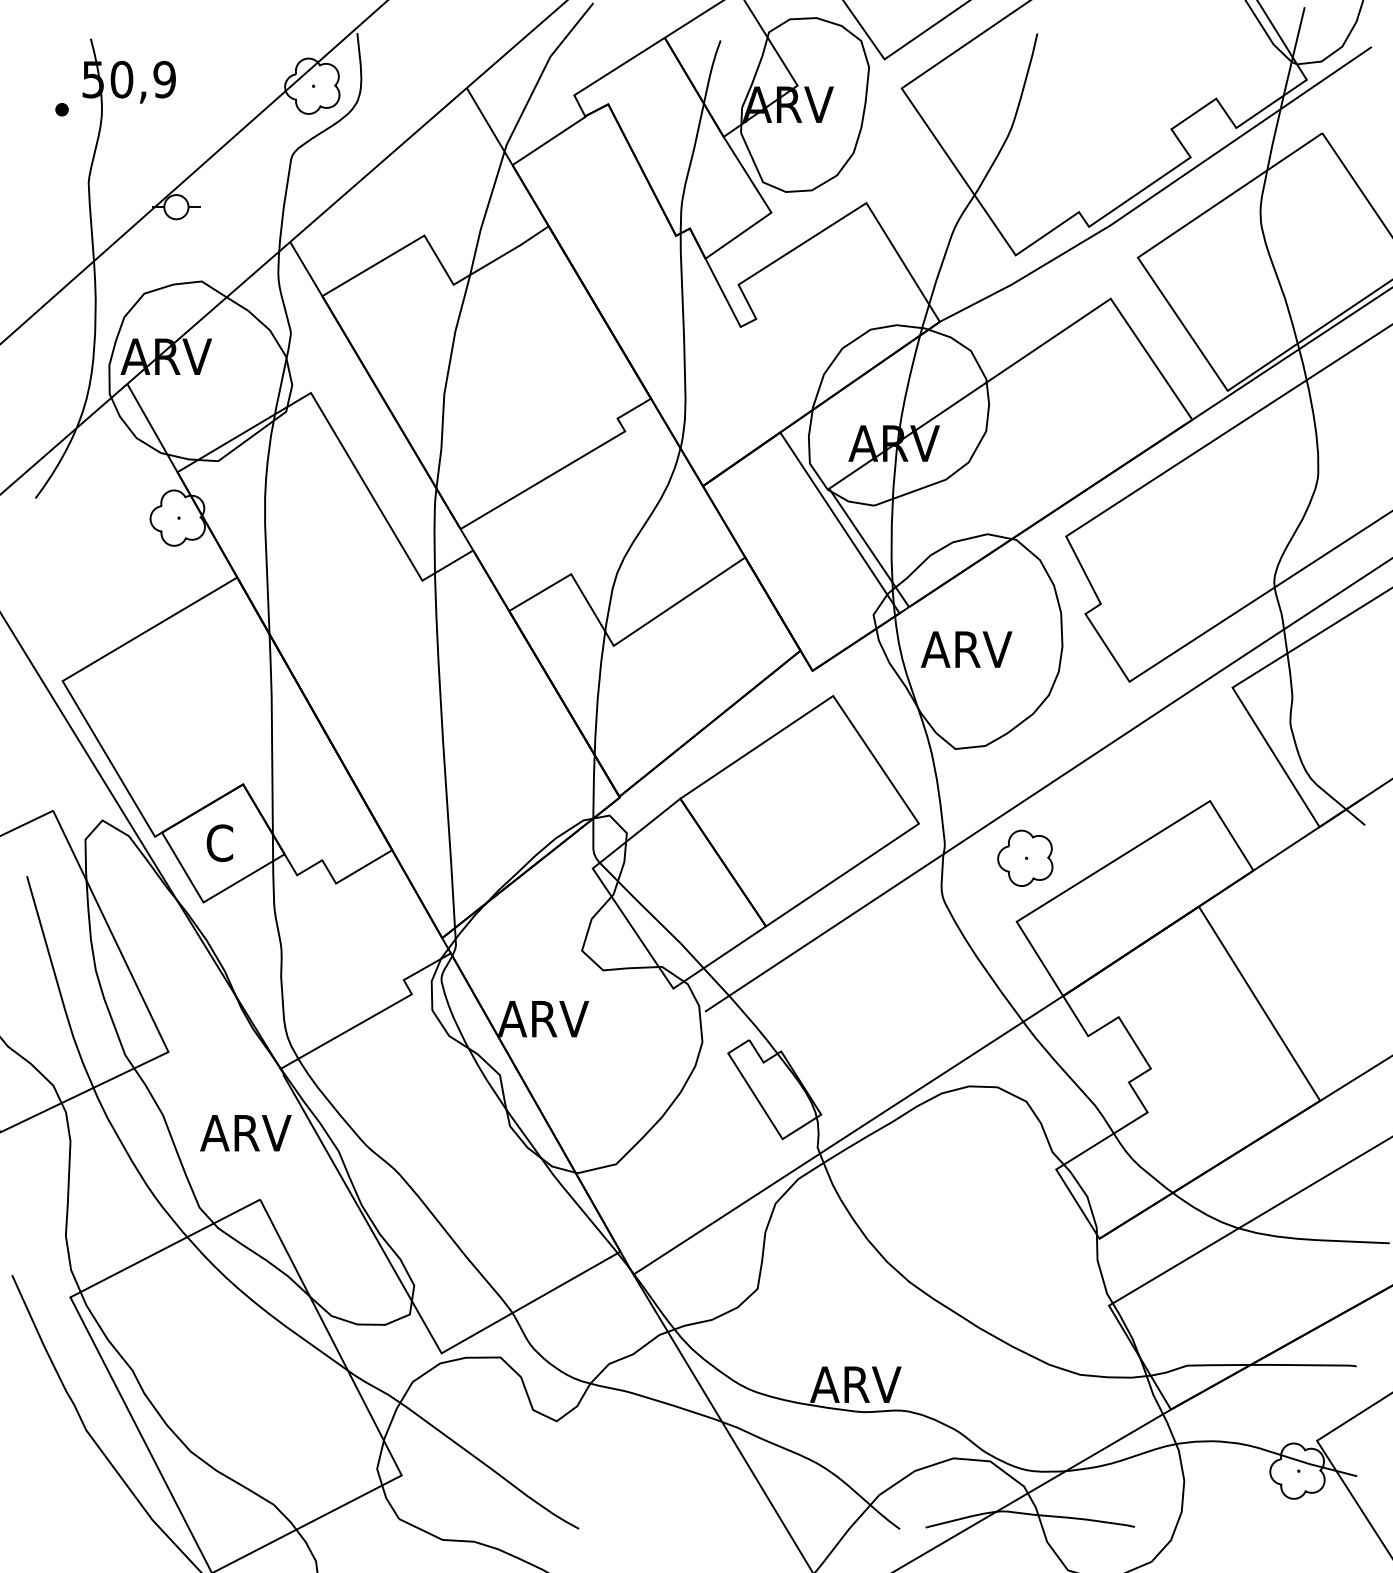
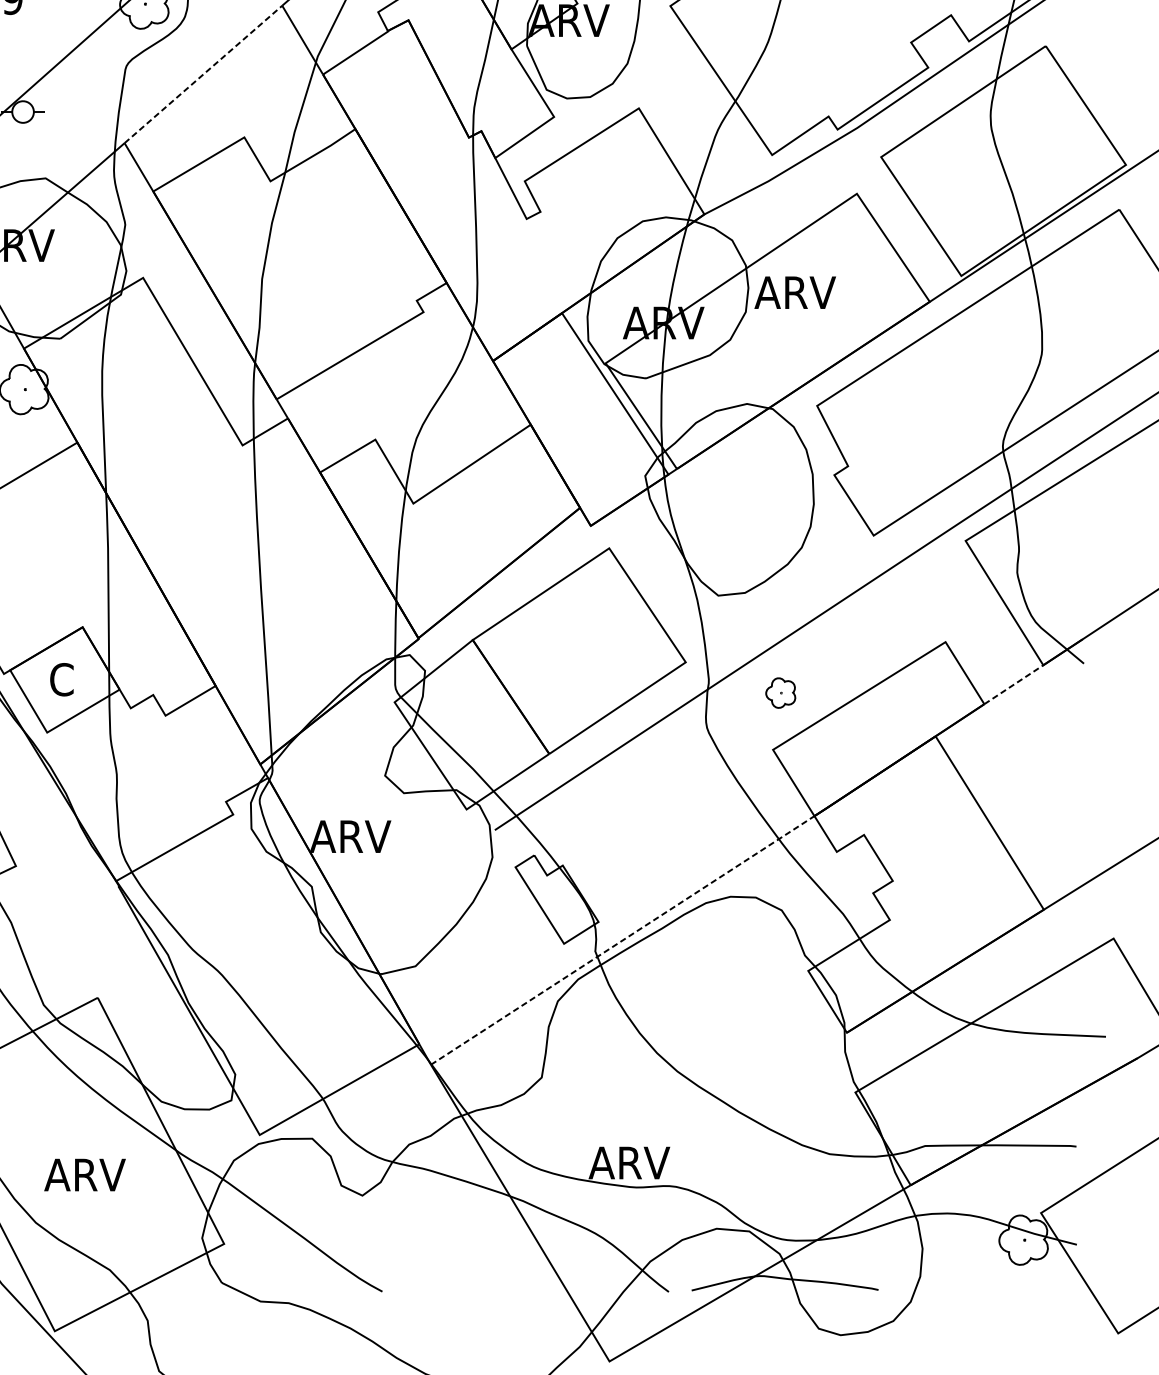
line: (378, 164) -> (203, 73), solid -> dashed
text: (966, 649) -> (795, 292), moved
line: (1286, 848) -> (1013, 684), solid -> dashed
part: (1025, 857) -> (780, 692), size x0.6
text: (245, 1133) -> (84, 1175), moved
line: (848, 1135) -> (622, 940), solid -> dashed

